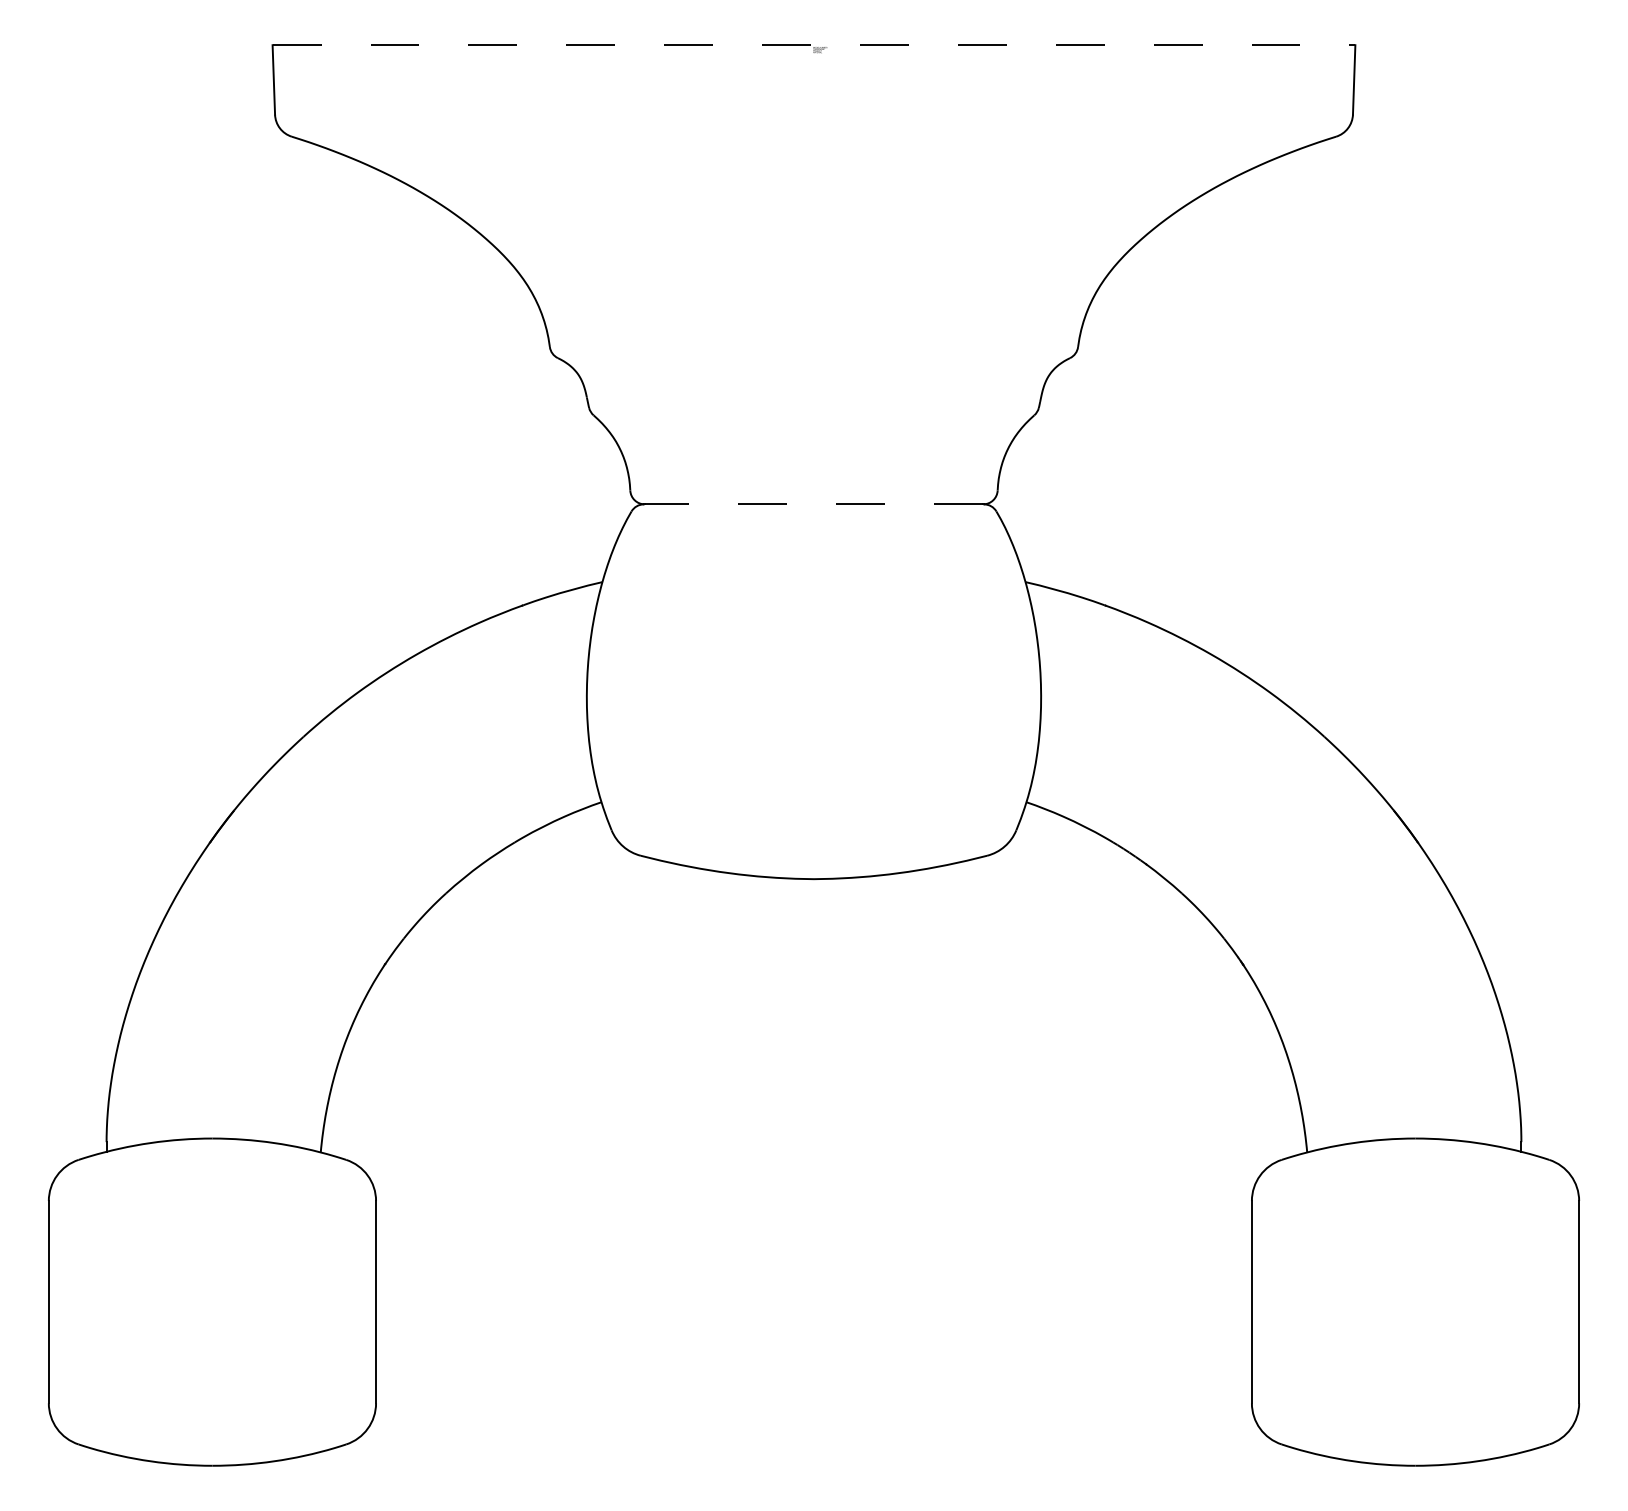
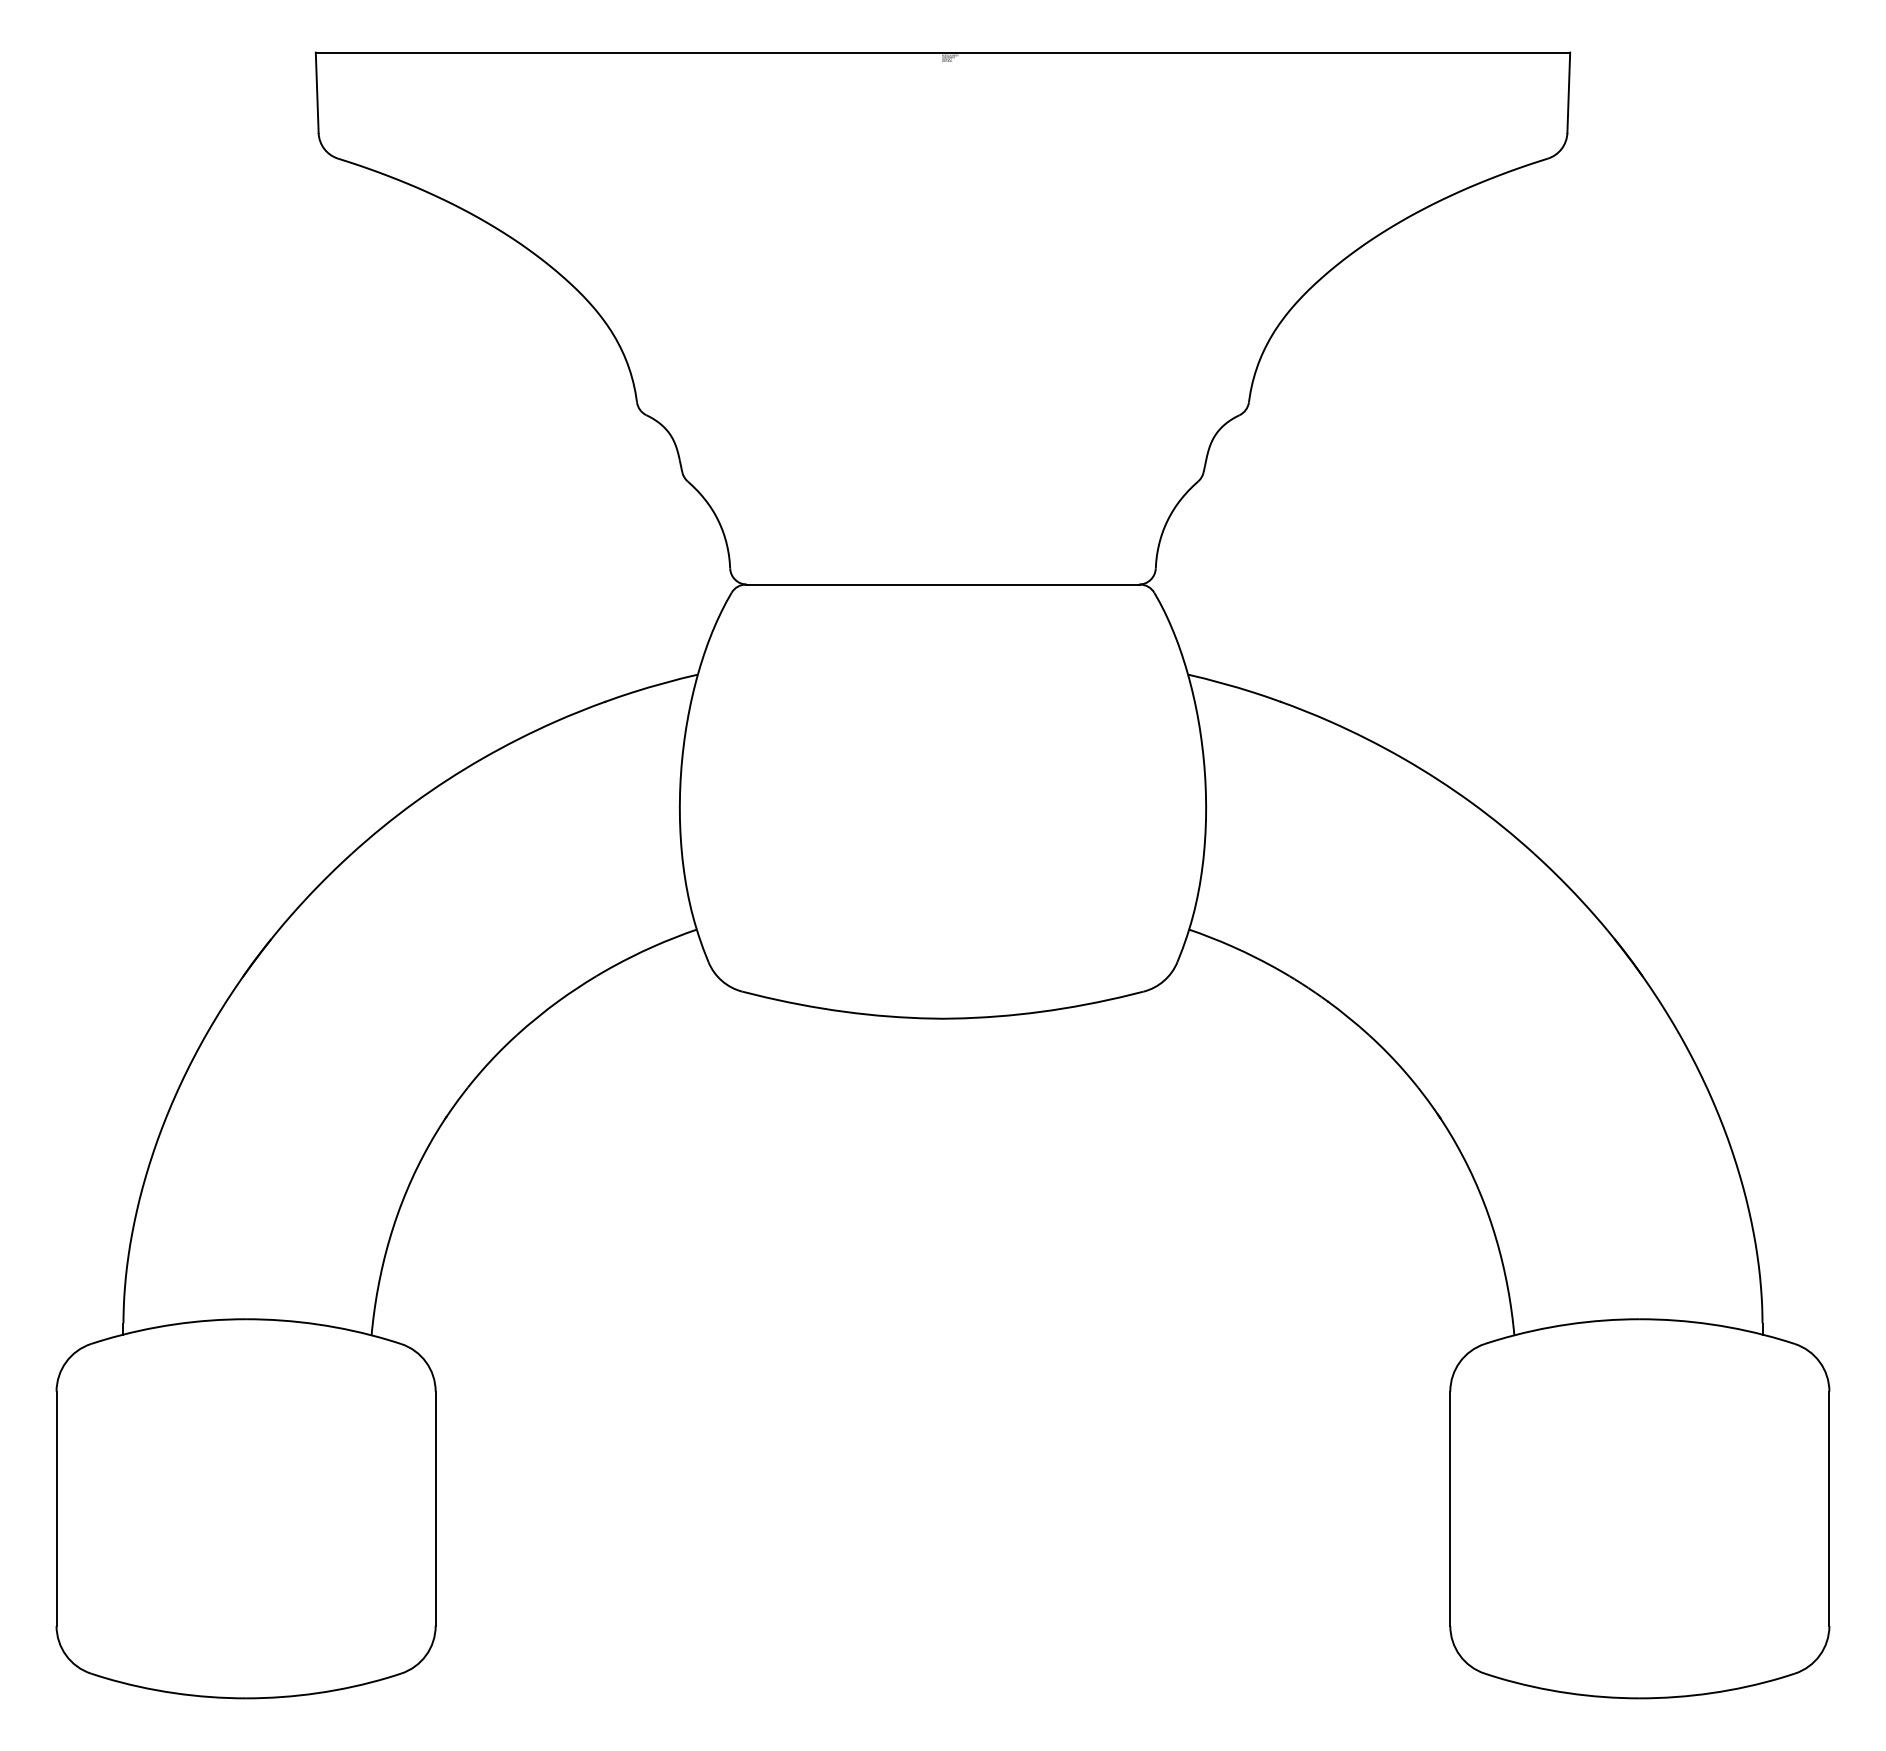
line: (814, 45) -> (943, 52), dashed -> solid
line: (813, 504) -> (942, 584), dashed -> solid

